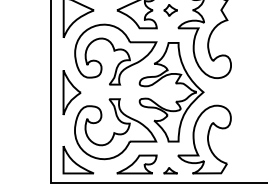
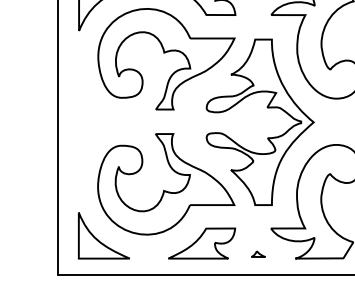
part: (71, 92) -> (92, 122), removed
part: (170, 170) -> (258, 253), size x0.6

